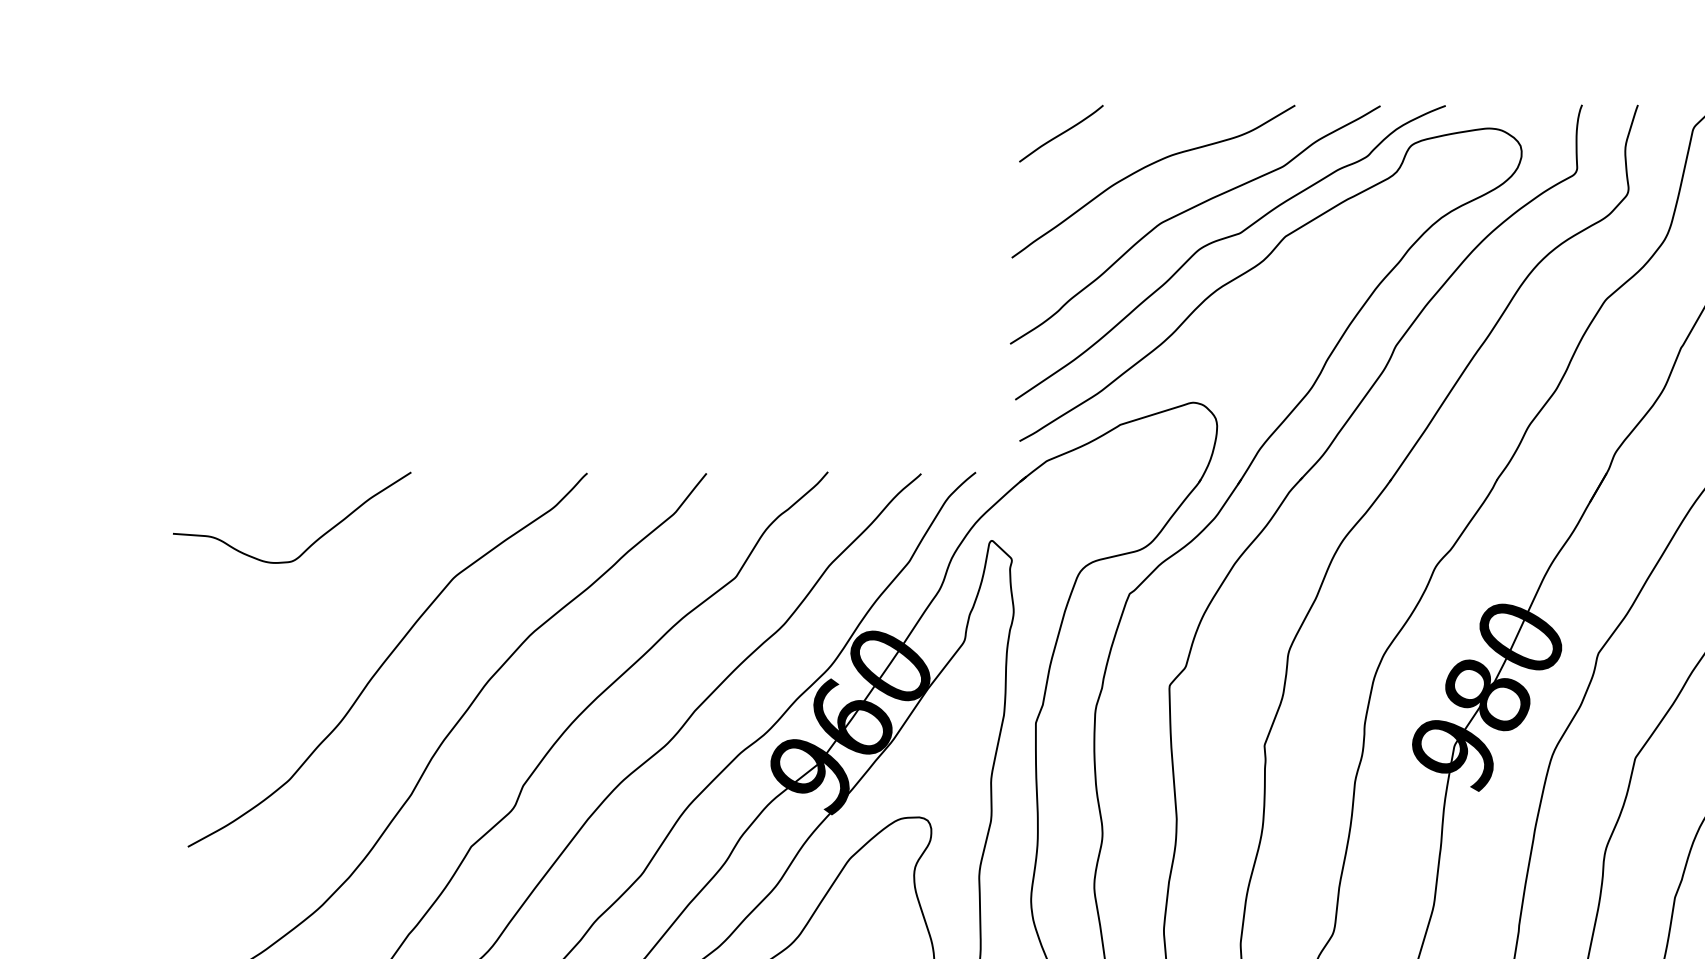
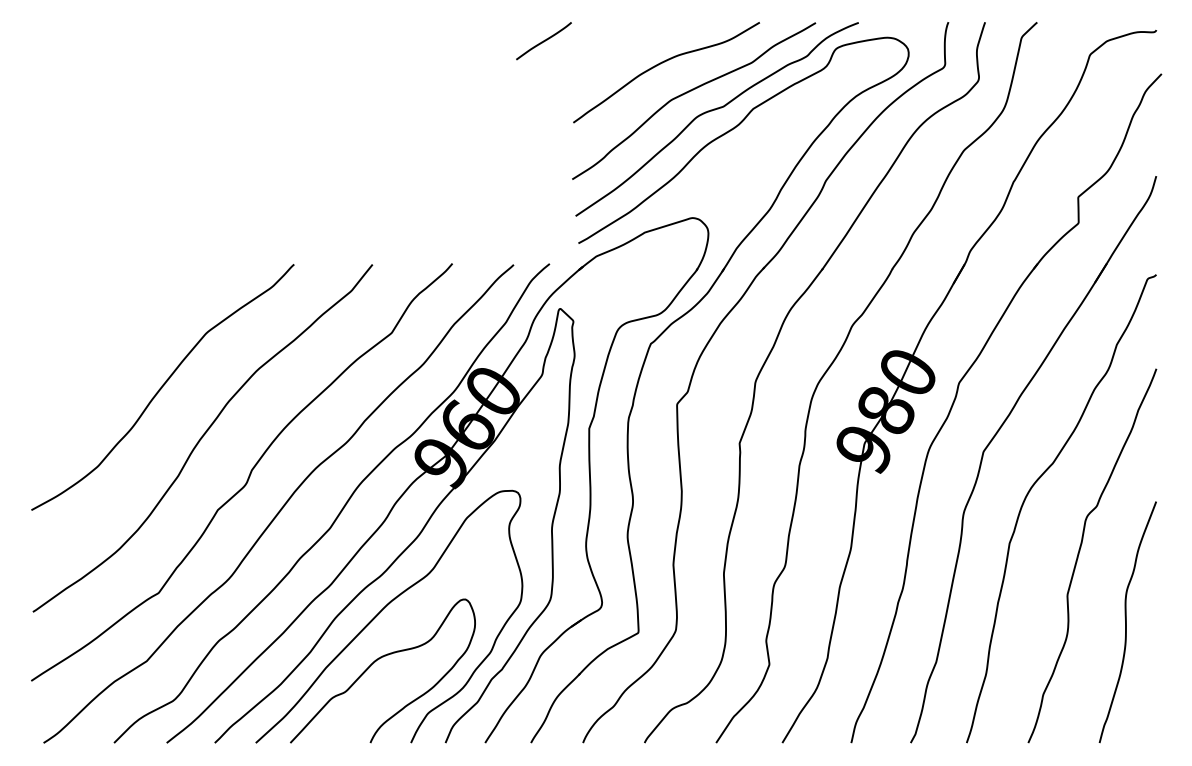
line: (1060, 134) -> (543, 41), moved
curve: (312, 541) -> (113, 309), removed

